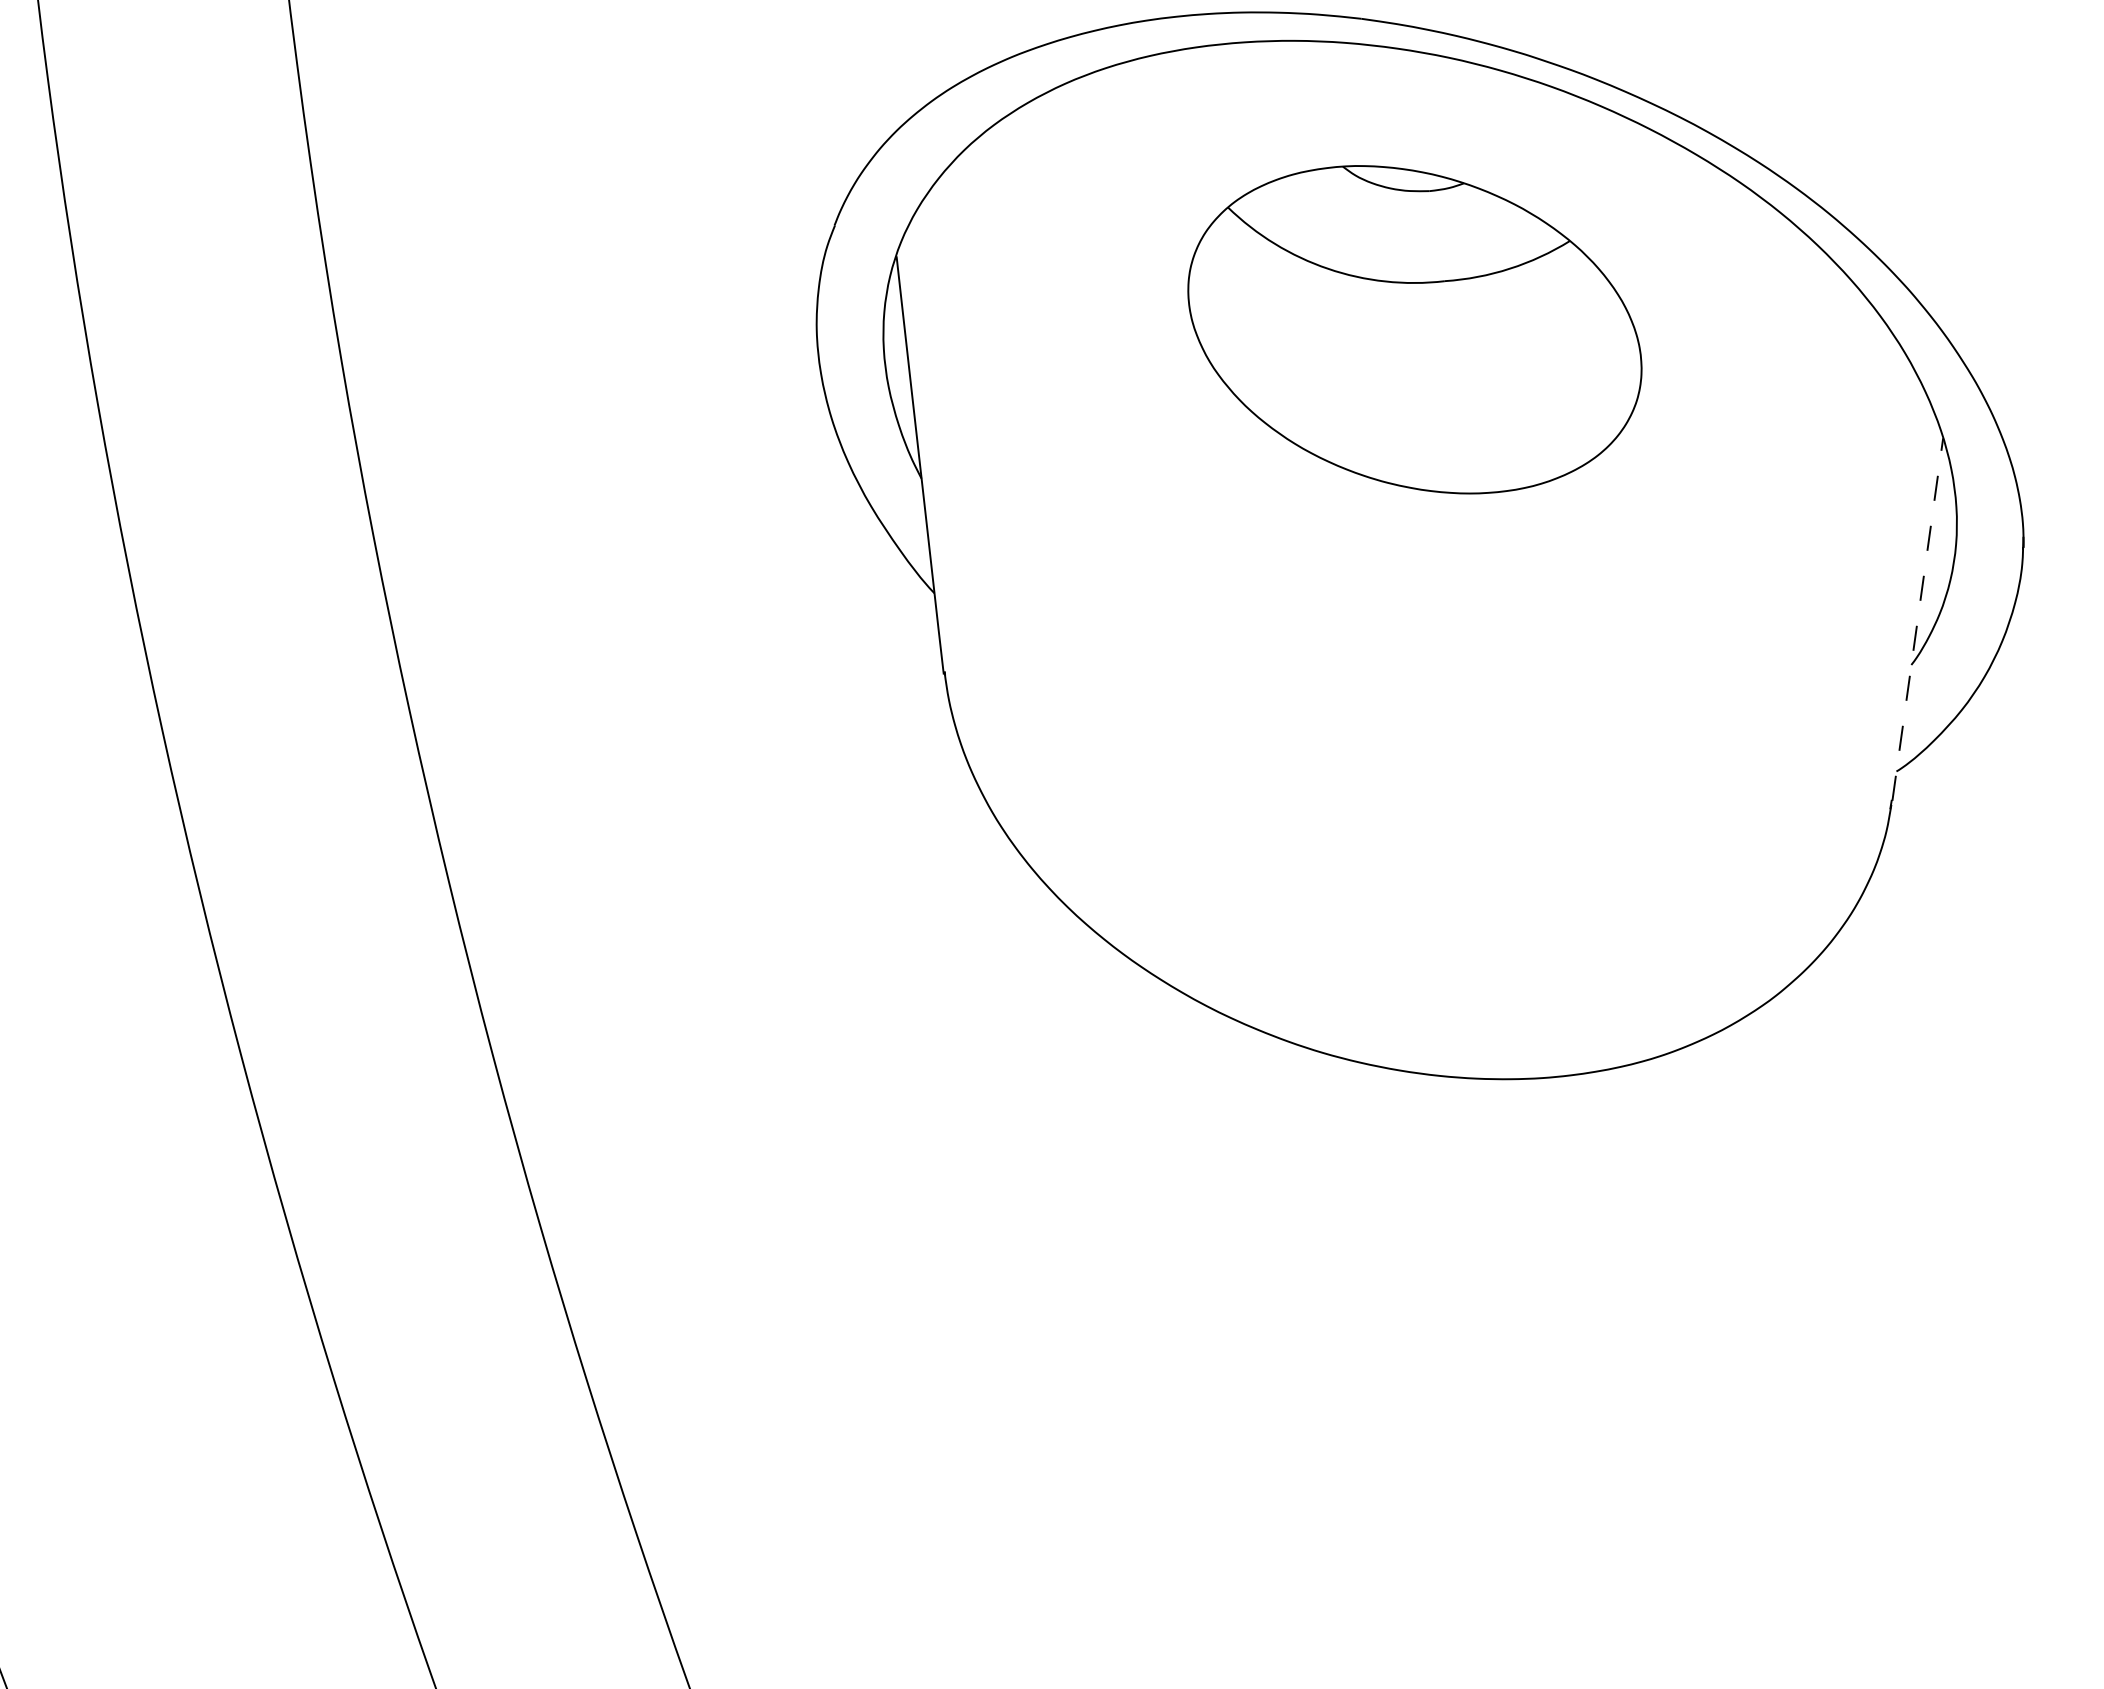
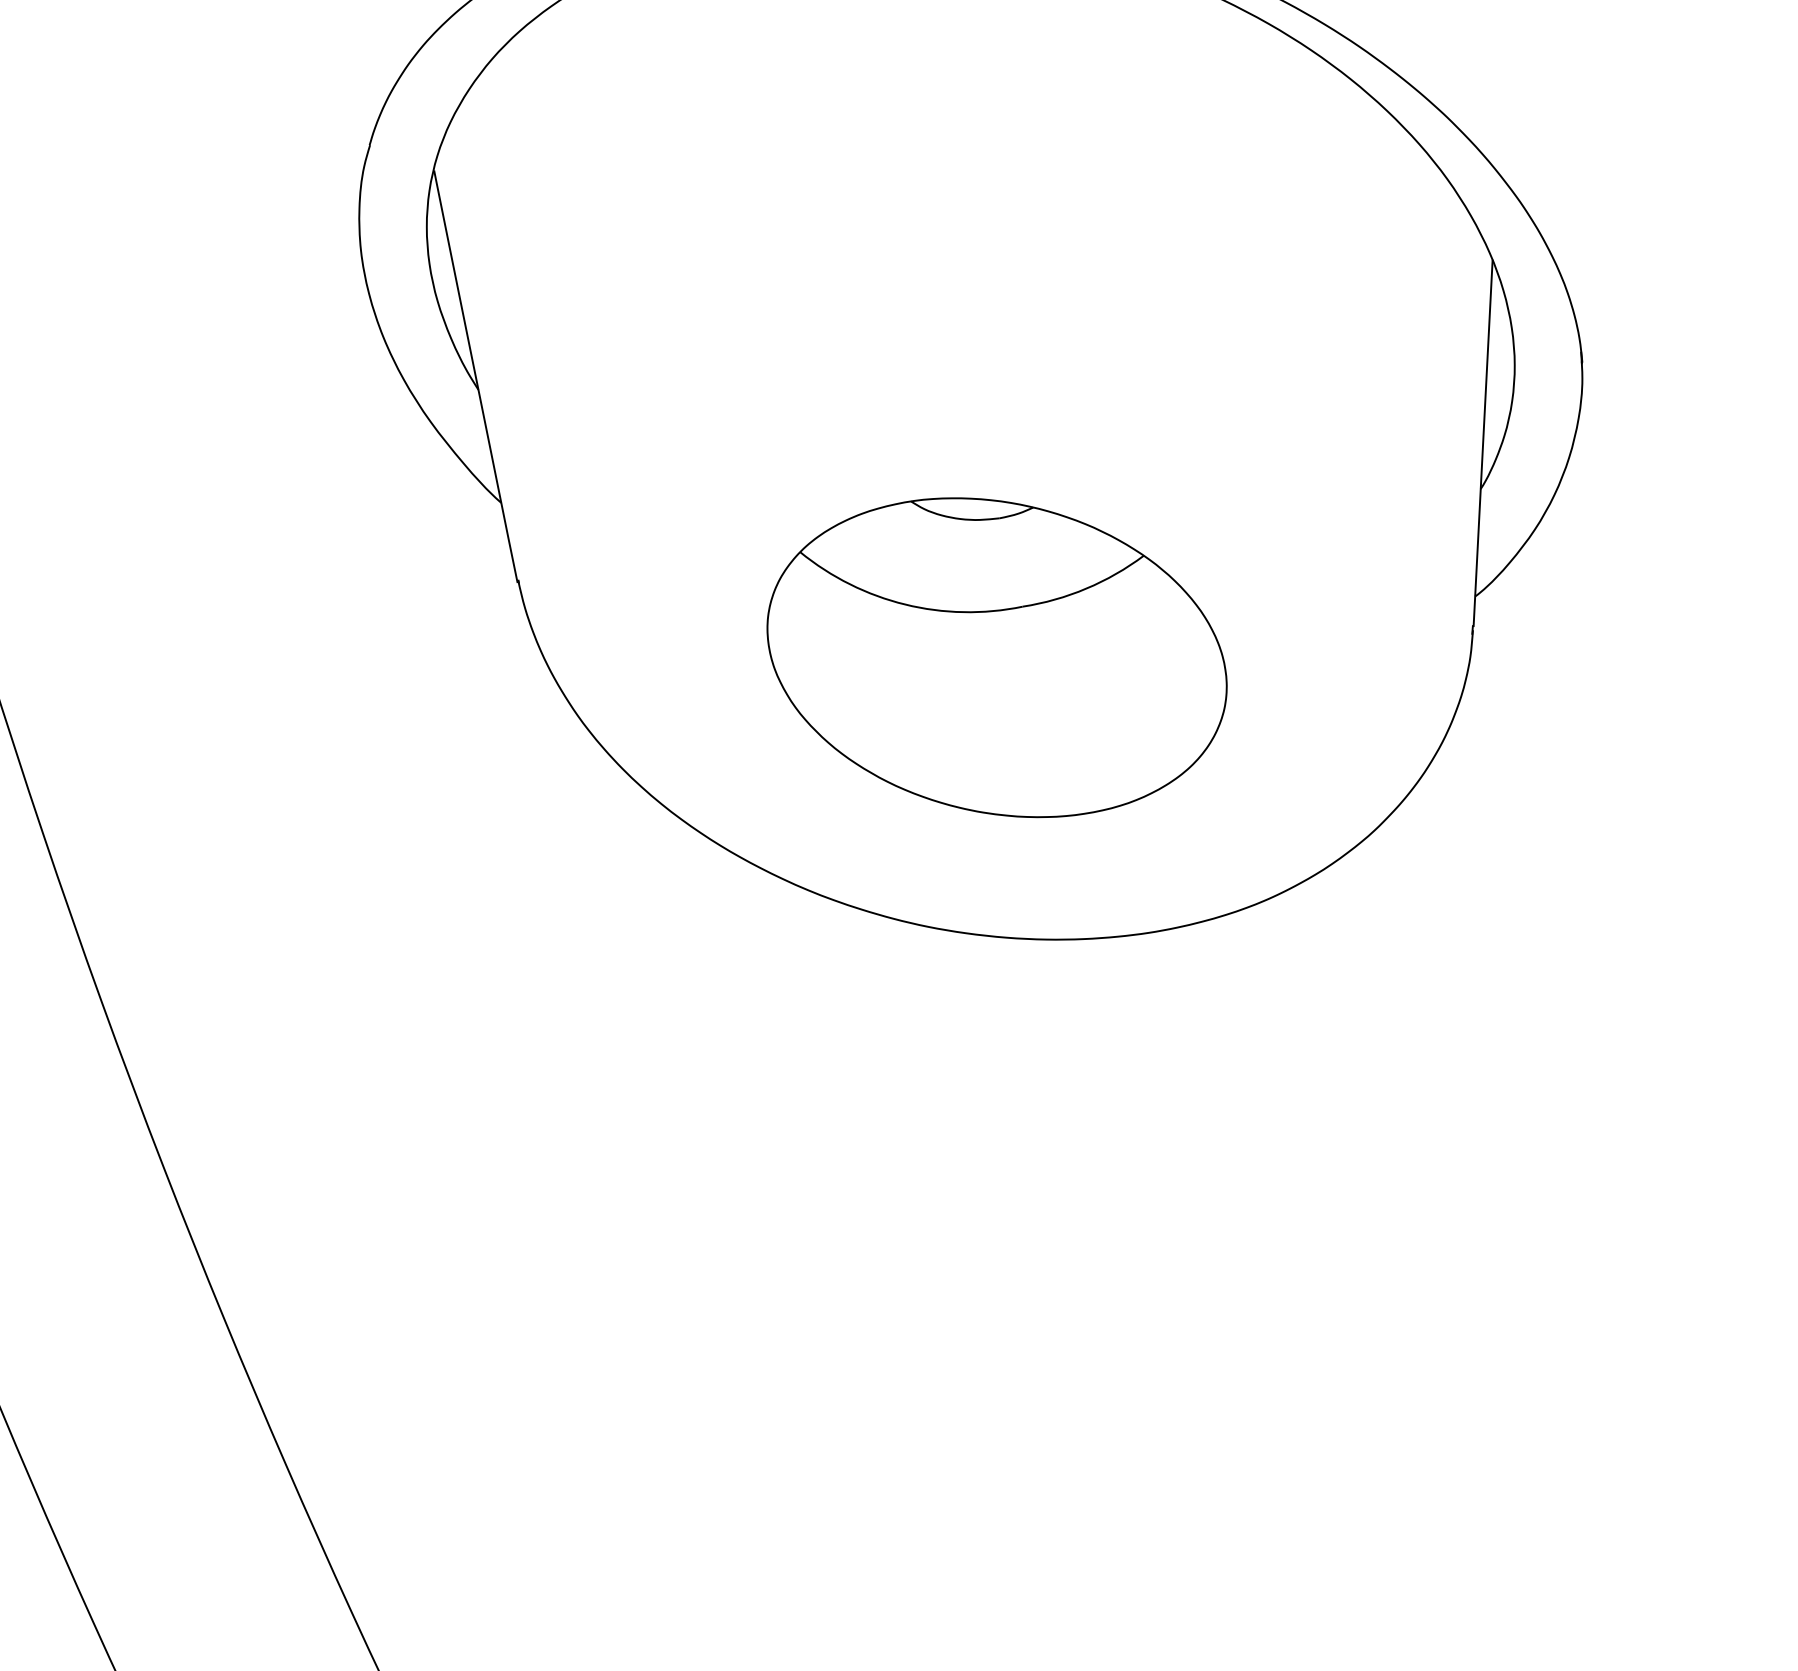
part: (1414, 329) -> (996, 657), moved
line: (1917, 619) -> (1482, 443), dashed -> solid

